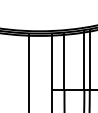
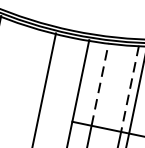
line: (84, 61) -> (130, 89), solid -> dashed
line: (64, 62) -> (100, 84), solid -> dashed

